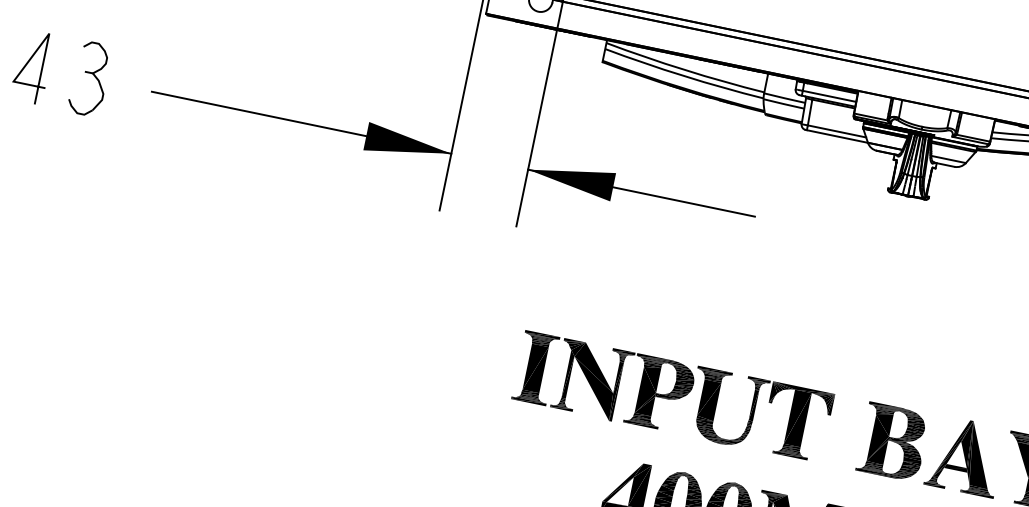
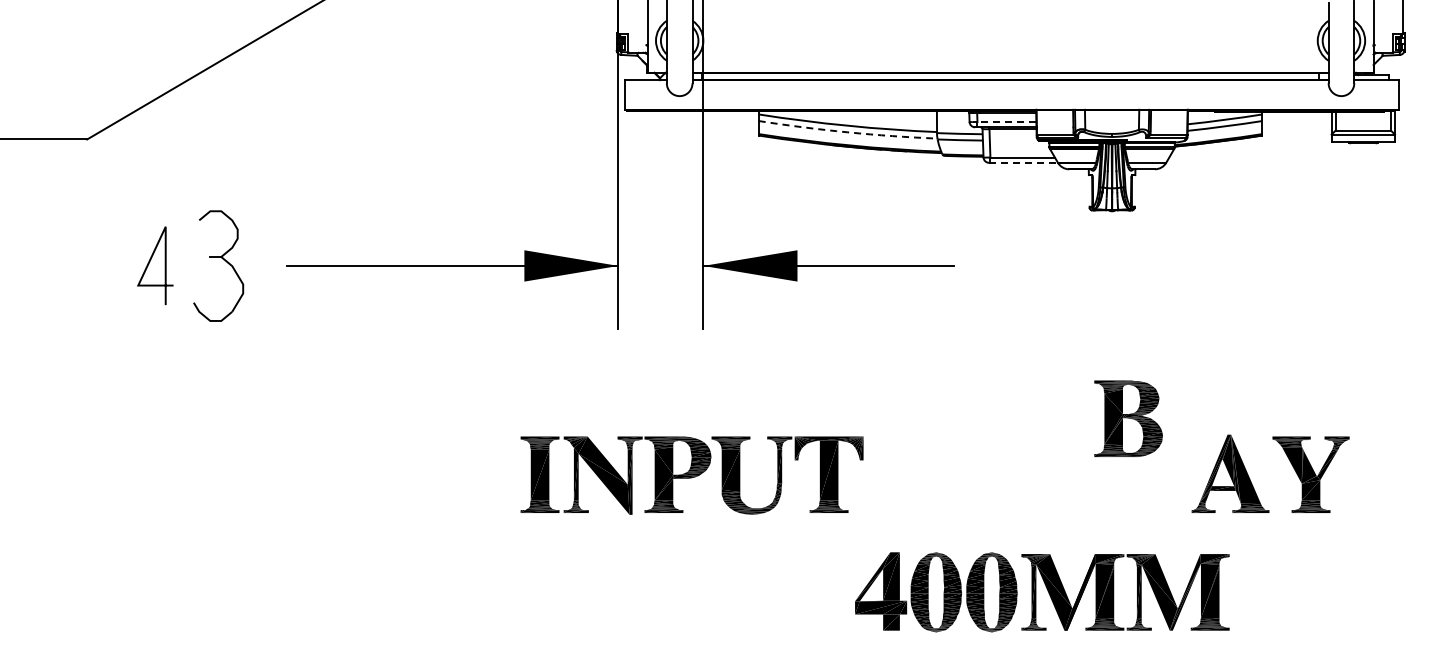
arc: (683, 76) -> (847, 132), solid -> dashed
part: (89, 78) -> (218, 265), size x1.4
line: (829, 95) -> (1006, 121), solid -> dashed
line: (837, 136) -> (1024, 162), solid -> dashed
part: (672, 397) -> (691, 475), moved
part: (893, 441) -> (1128, 418), moved

